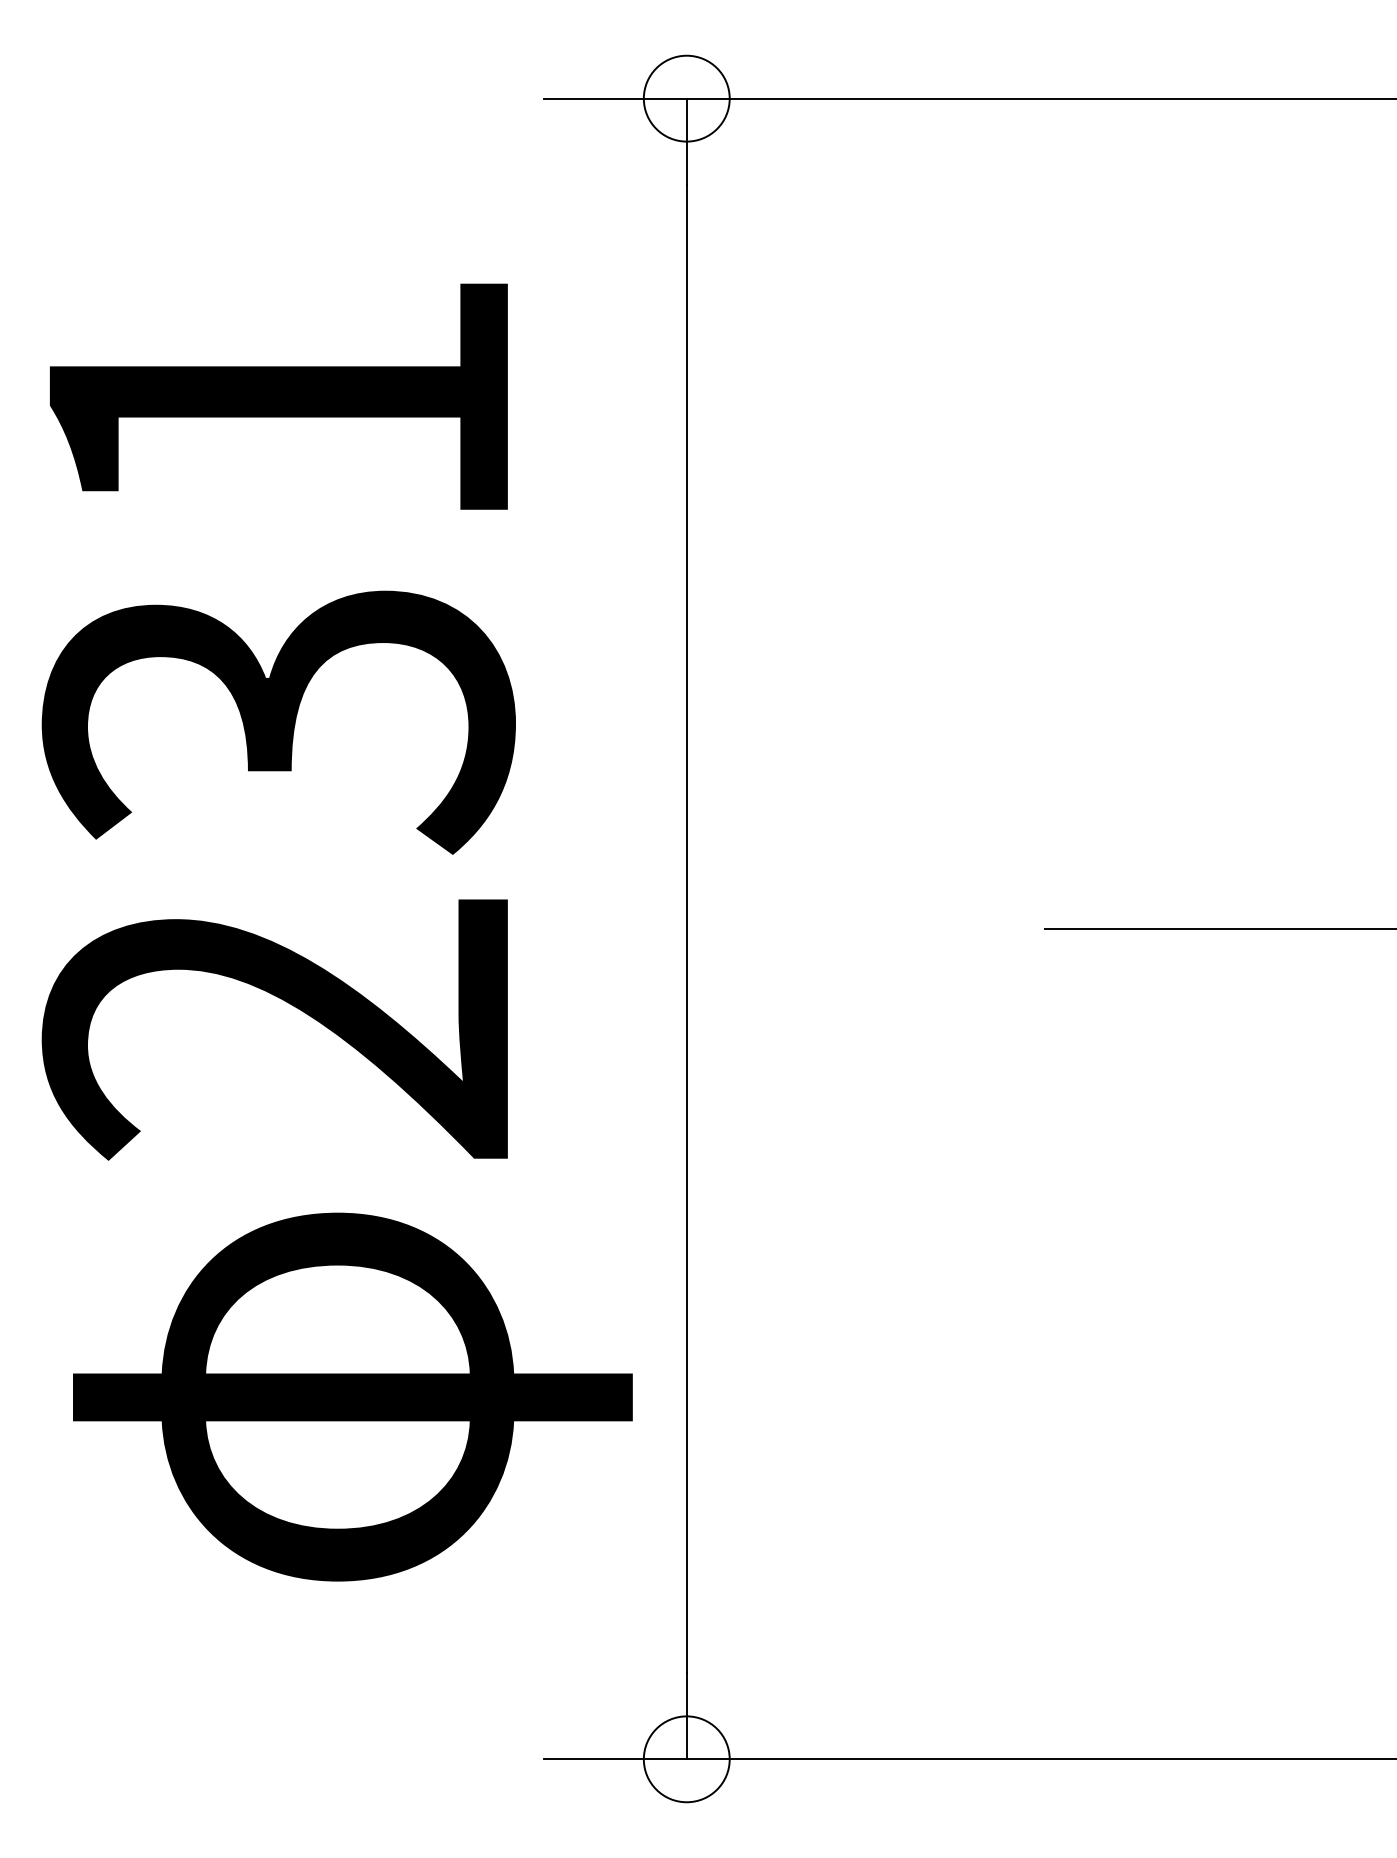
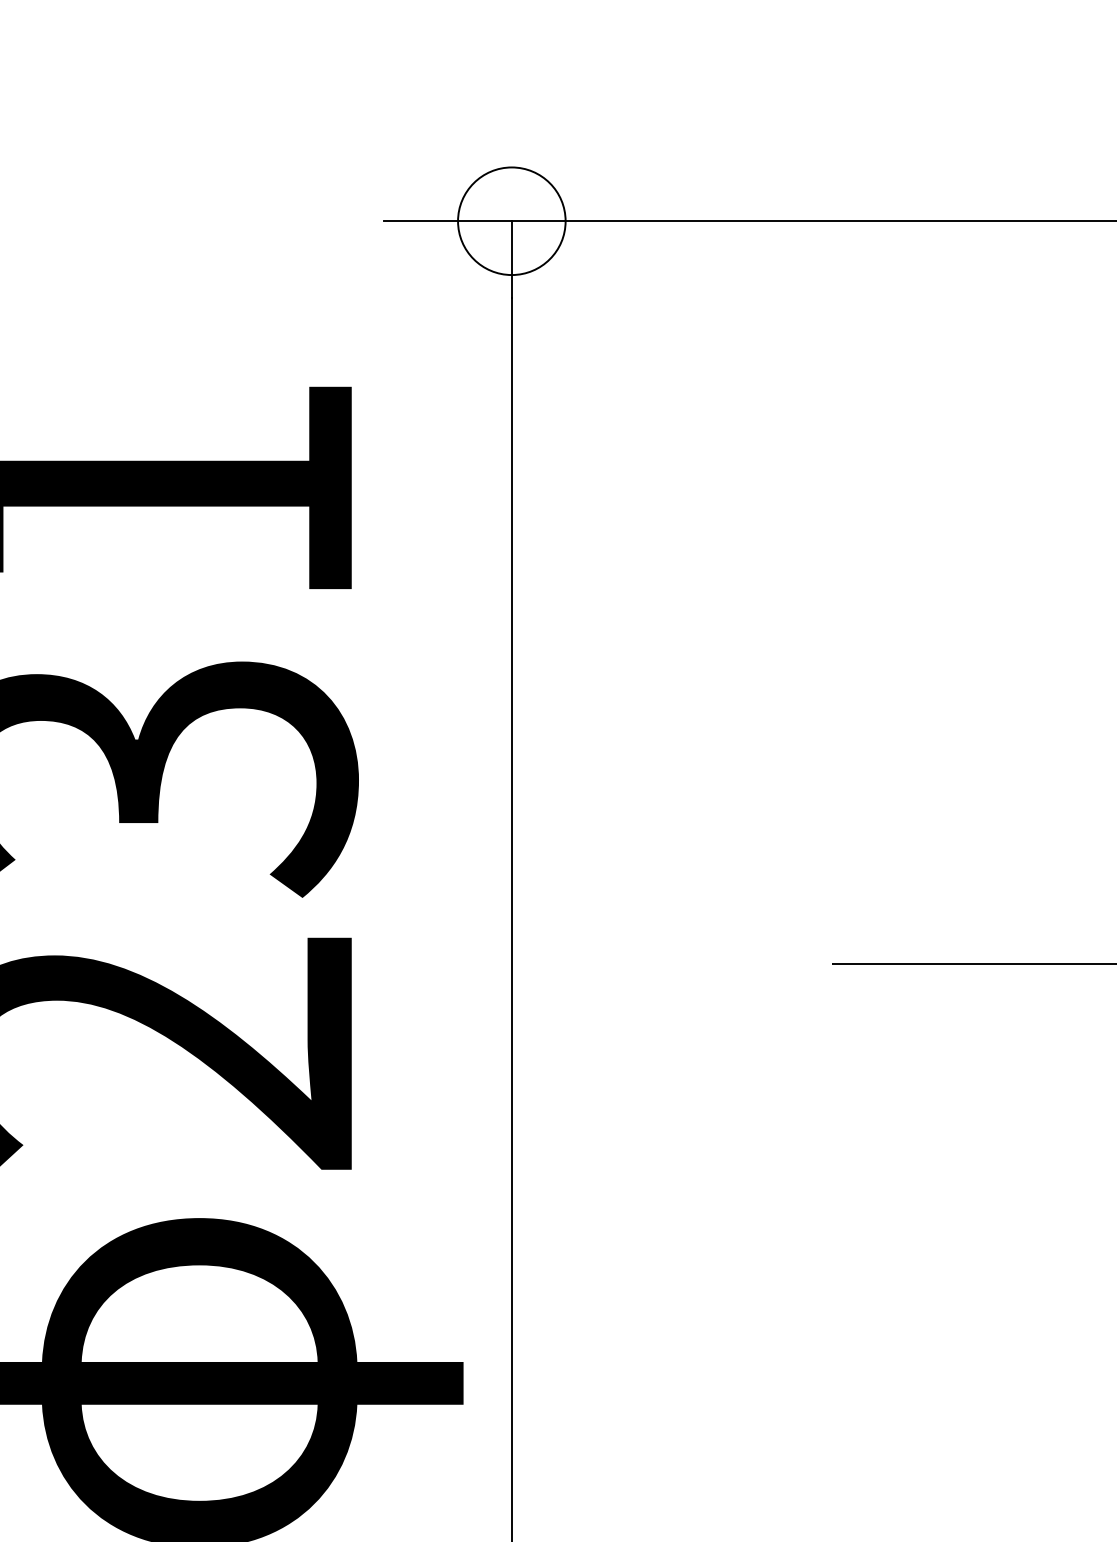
circle: (686, 98) -> (511, 221), size x1.4

